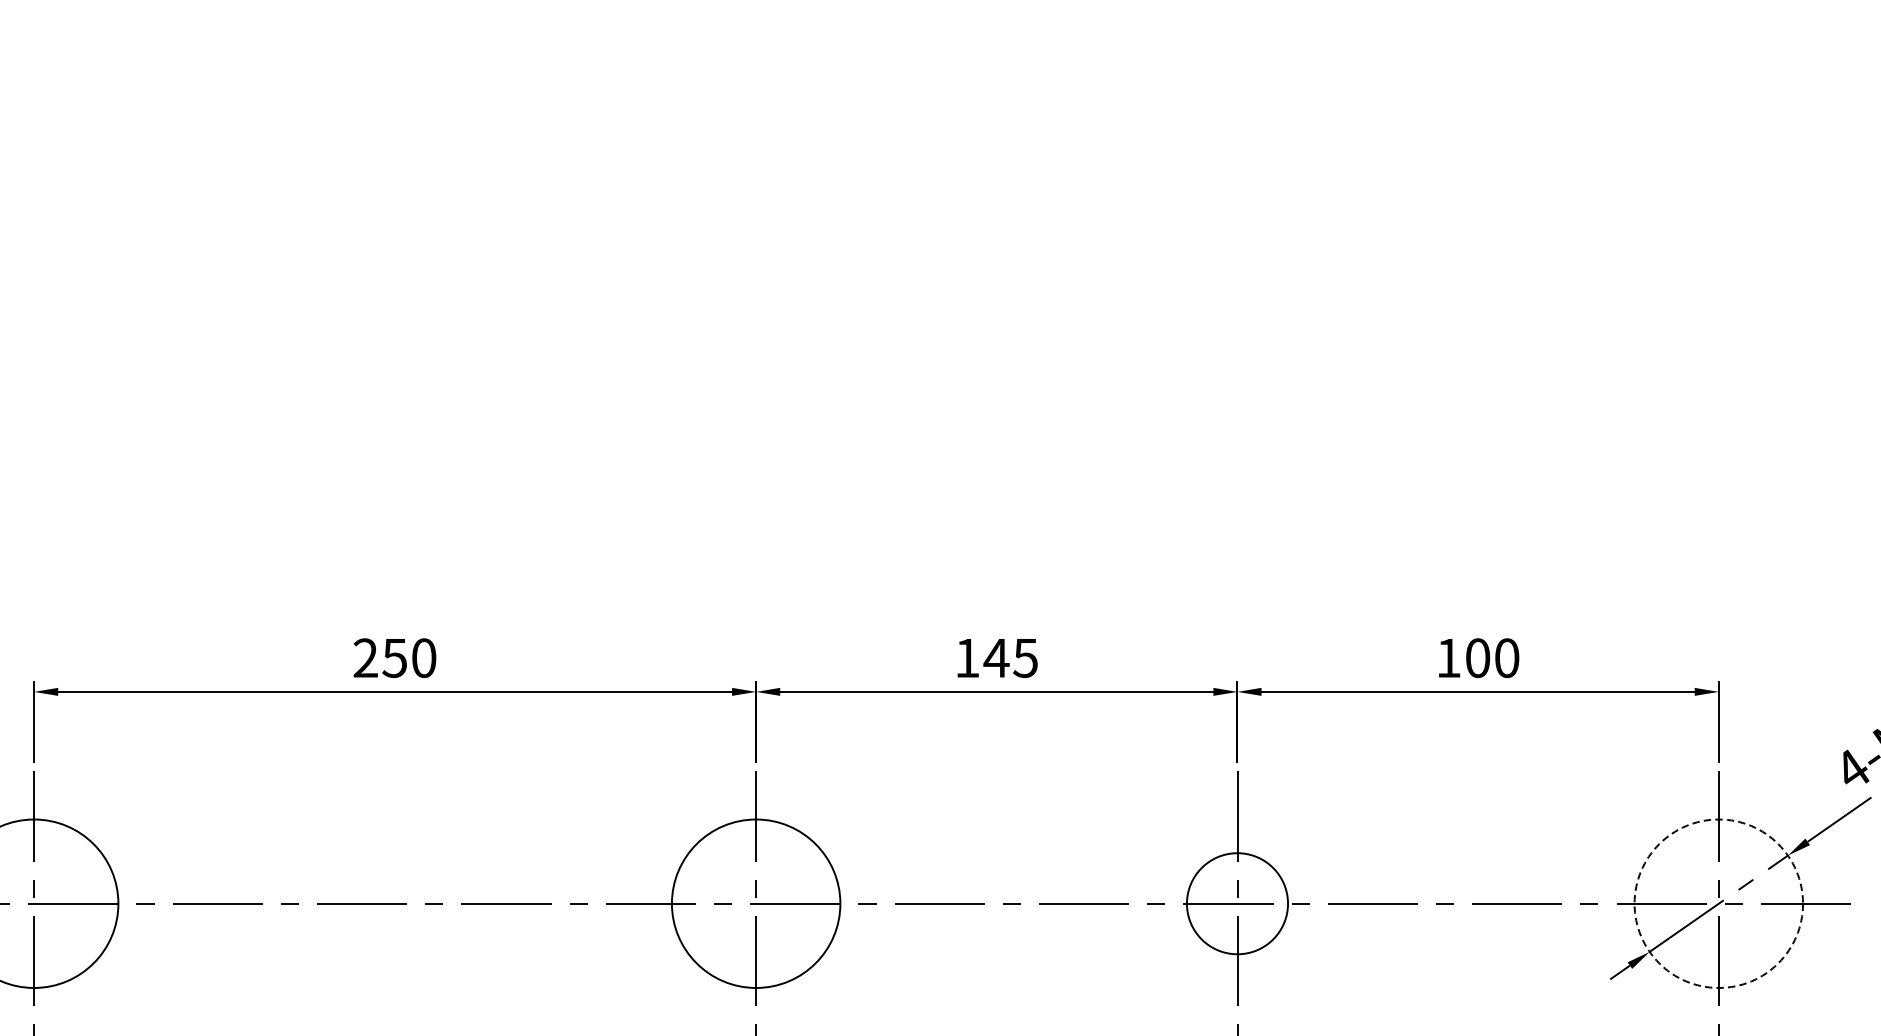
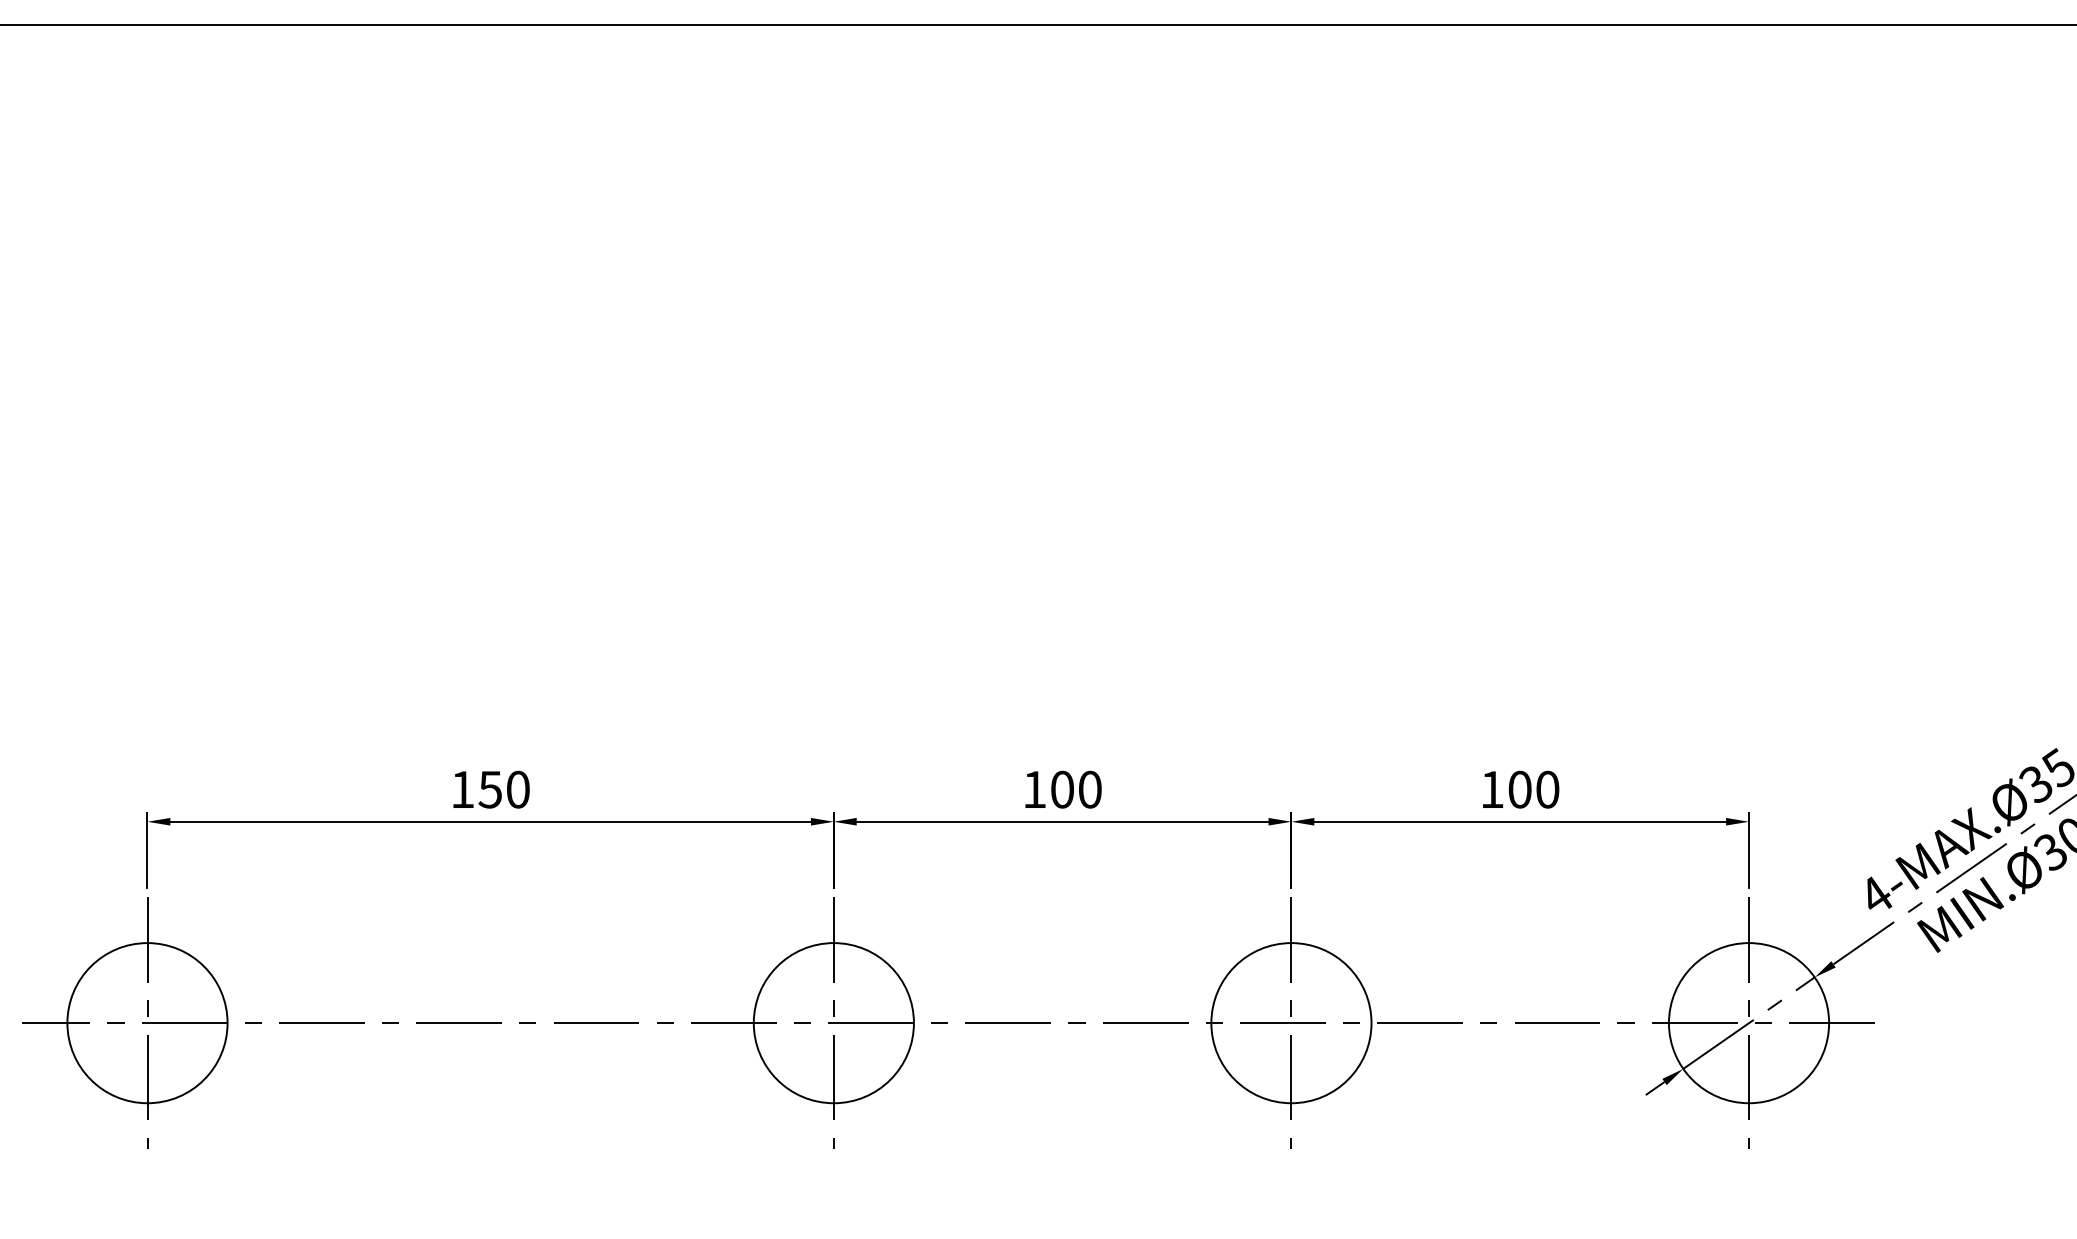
text: (365, 656) -> (462, 788), 250 -> 150
text: (1010, 657) -> (1075, 789), 145 -> 100
circle: (1237, 904) -> (1291, 1023), size x1.67
circle: (1718, 904) -> (1748, 1023), dashed -> solid

